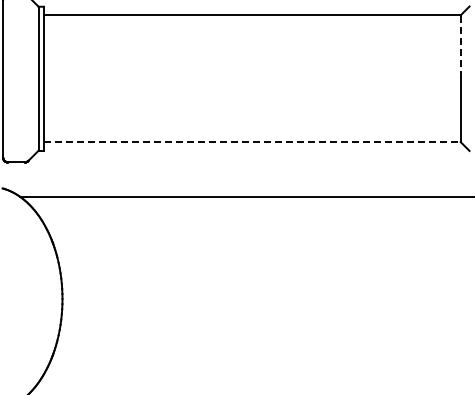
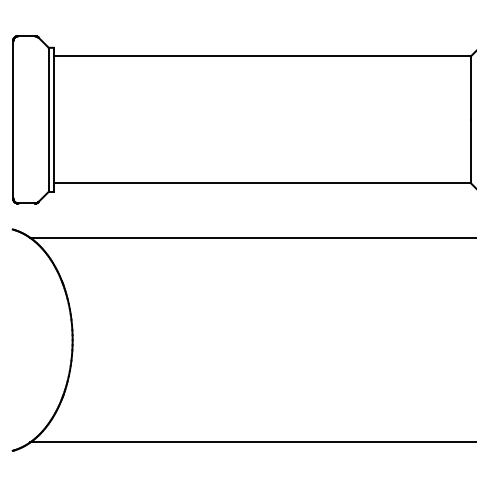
line: (460, 46) -> (470, 87), dashed -> solid
line: (252, 142) -> (262, 183), dashed -> solid

